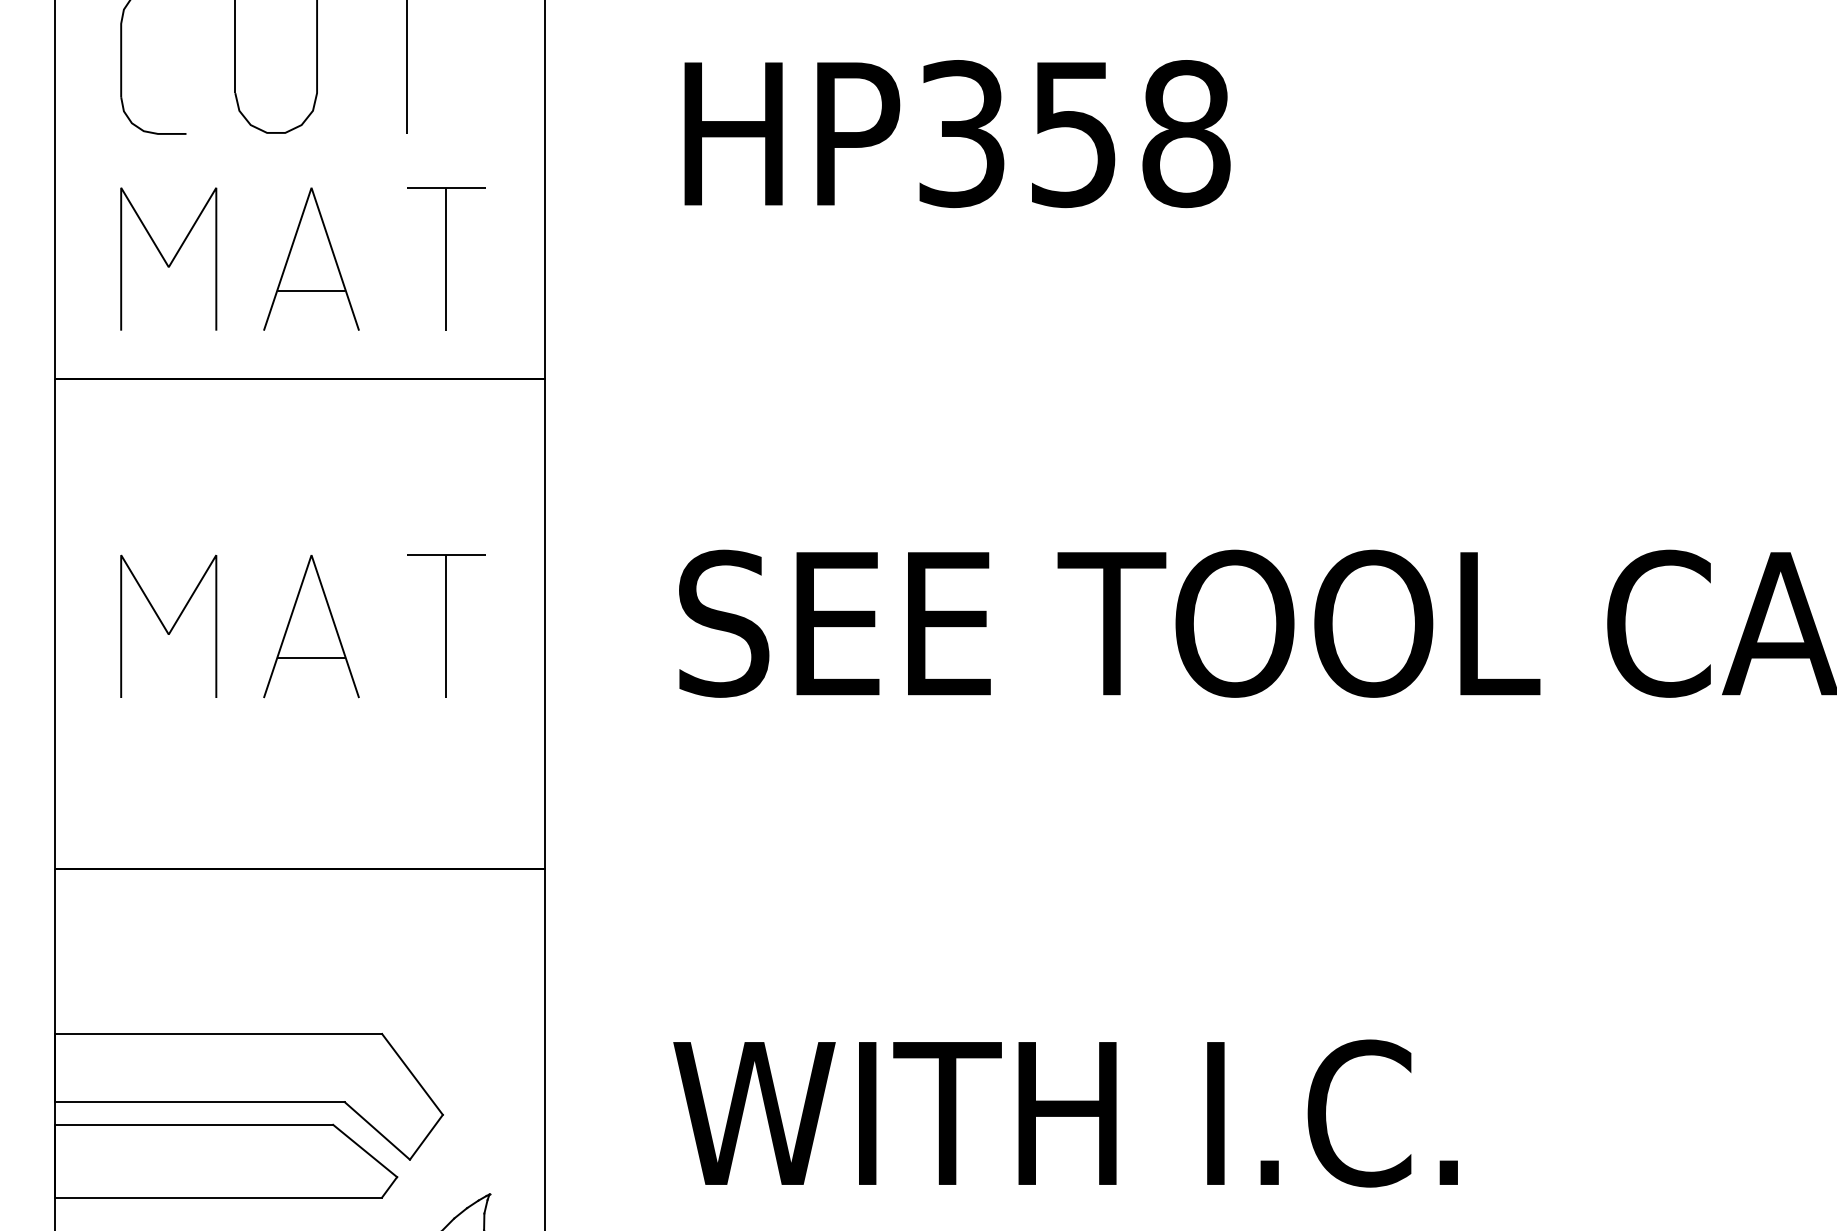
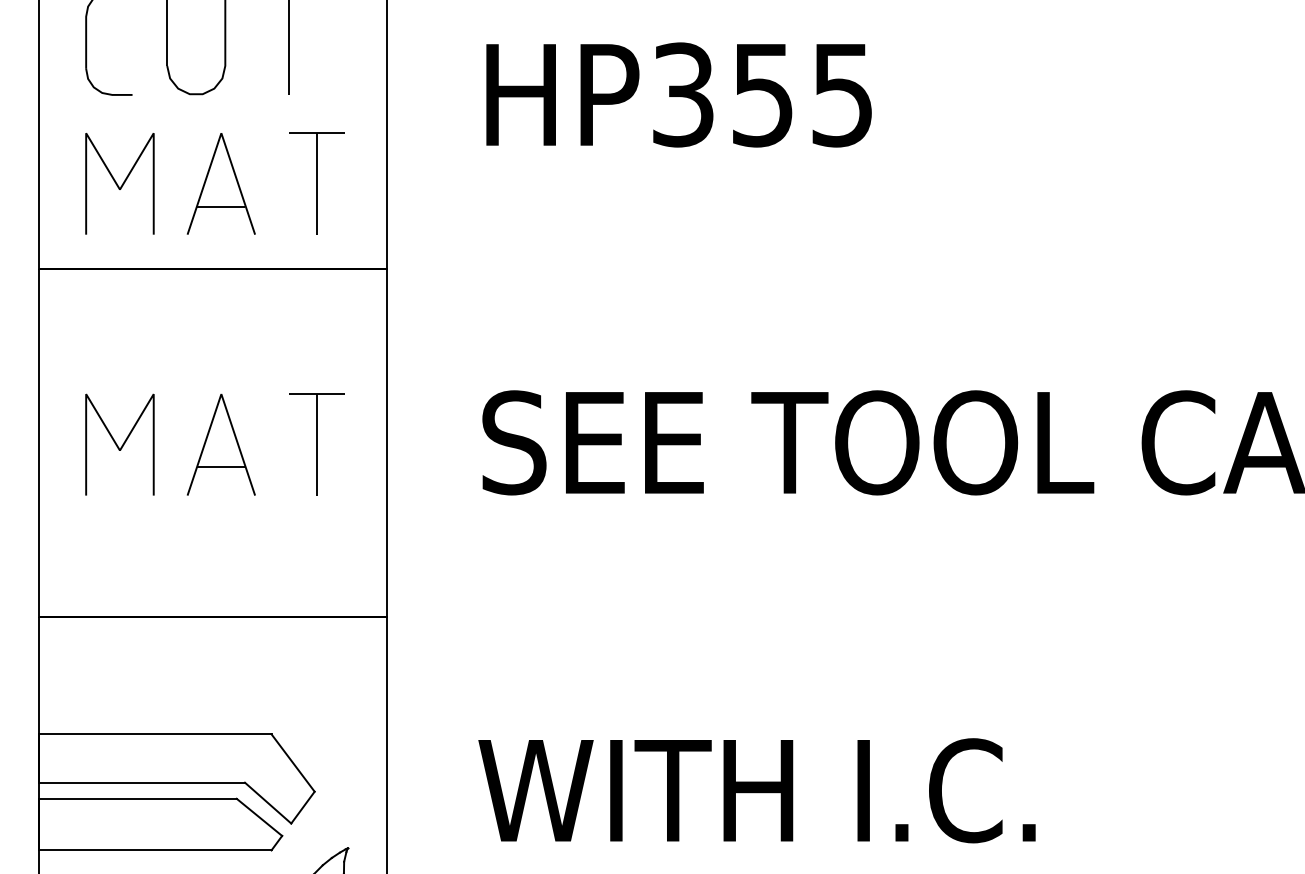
text: (1186, 134) -> (842, 95), HP358 -> HP355

